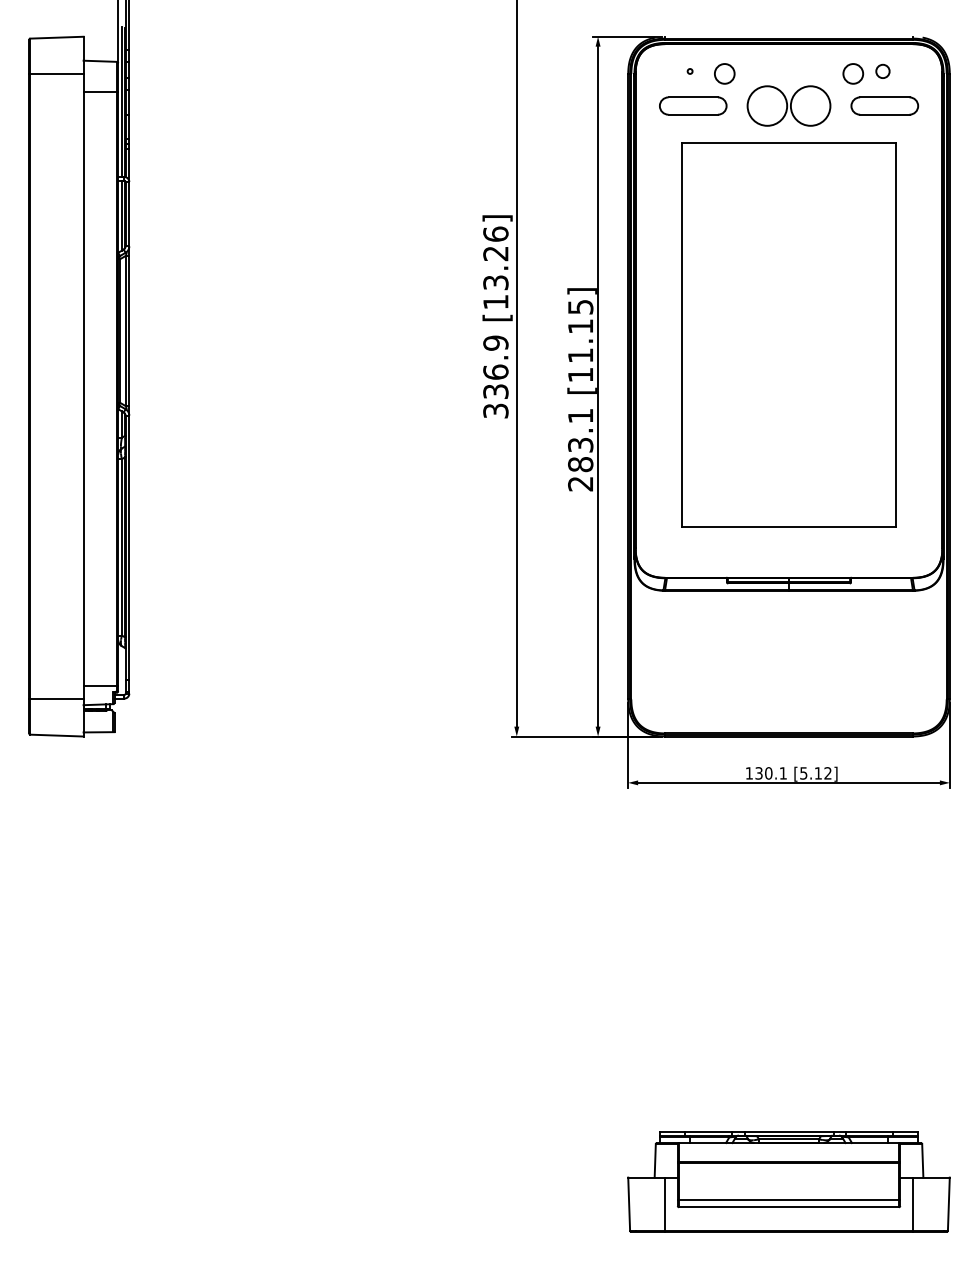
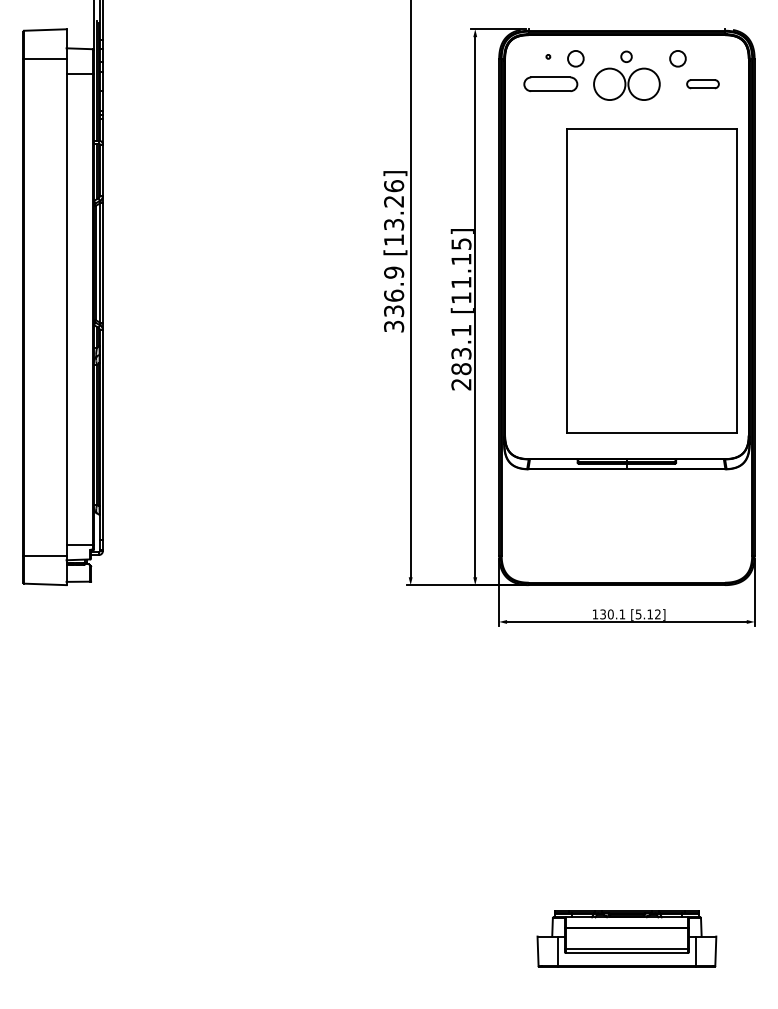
circle: (882, 71) -> (626, 56), moved
part: (884, 105) -> (702, 83), size x0.6
part: (788, 334) -> (651, 280), moved
part: (788, 1181) -> (626, 938), size x0.7

